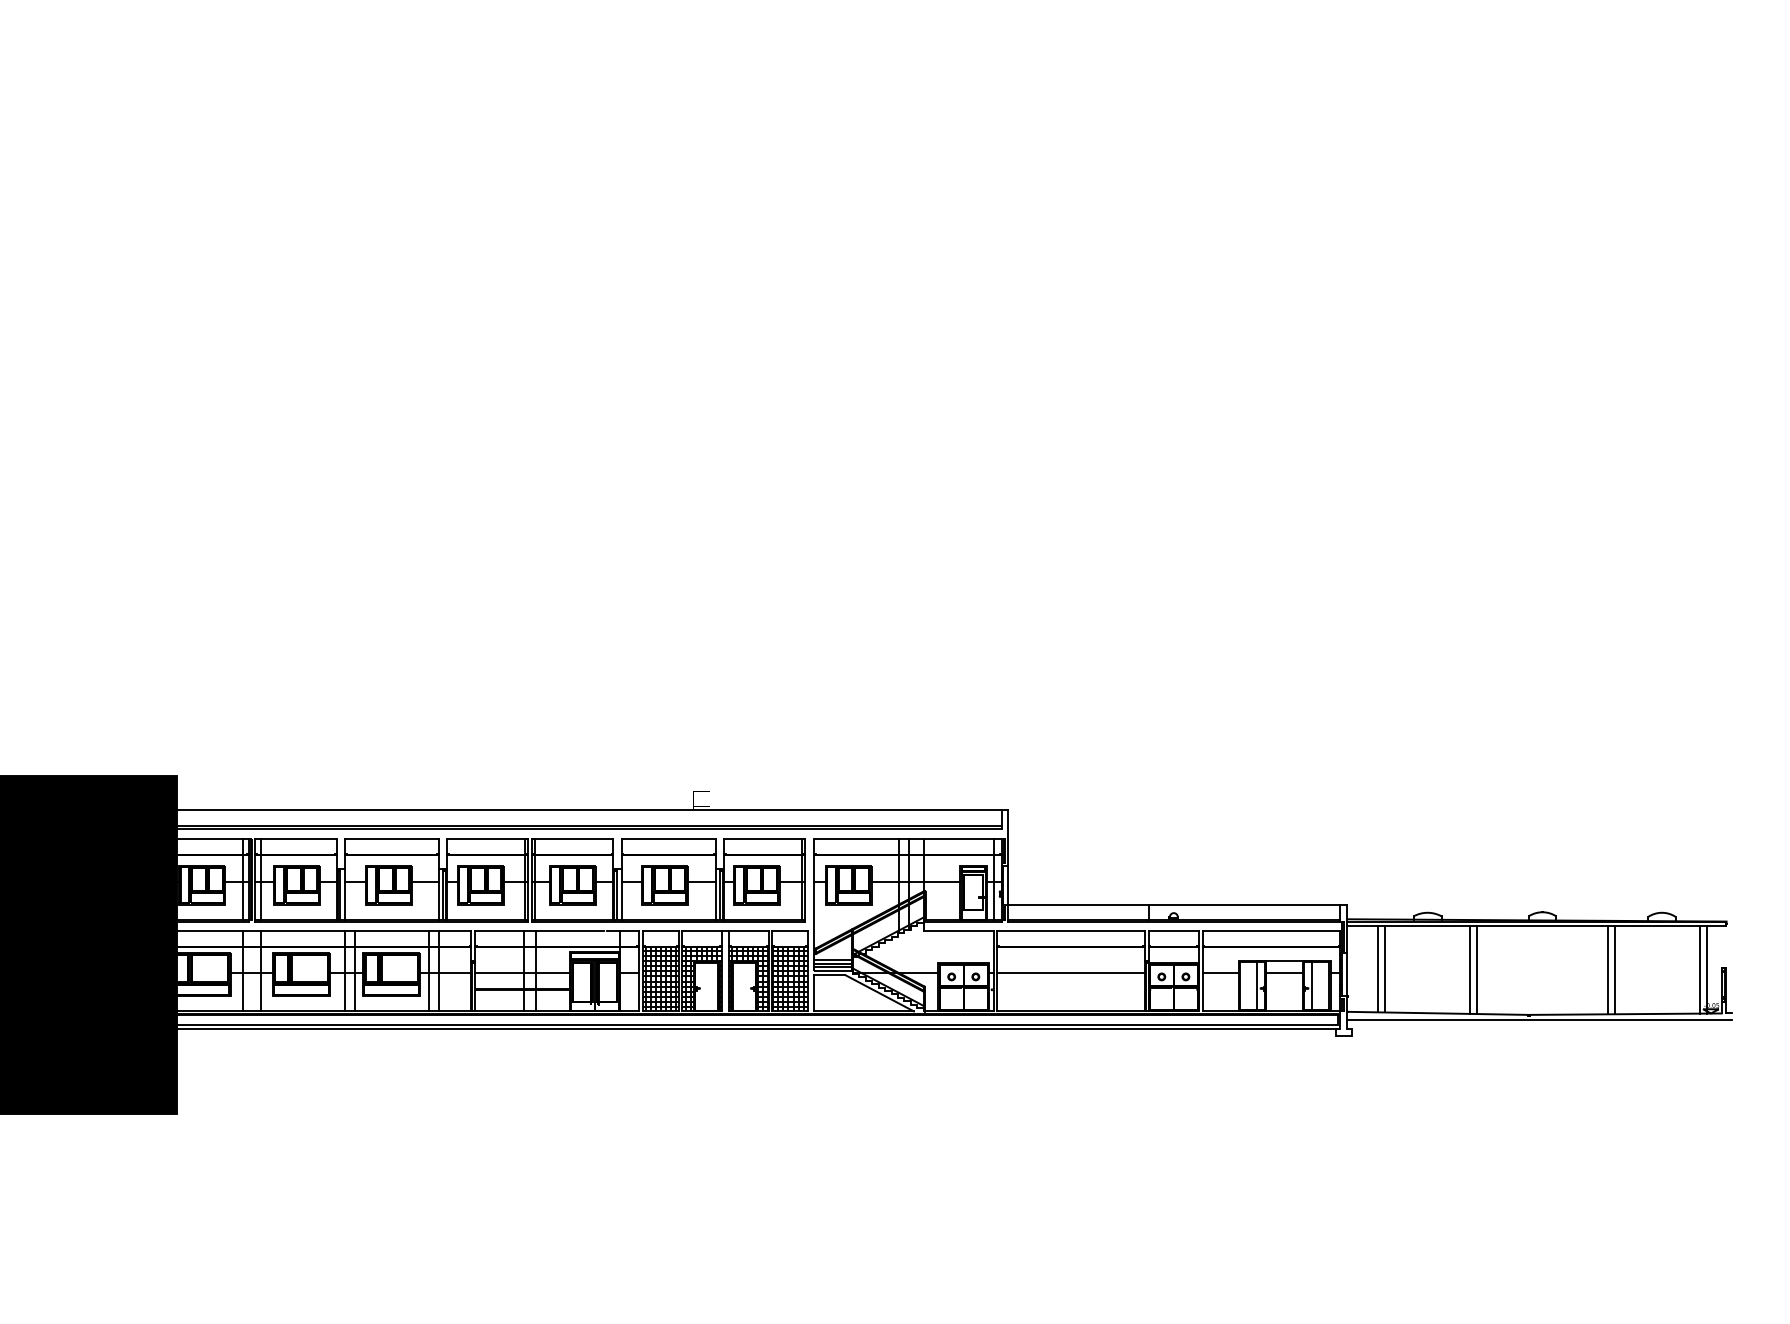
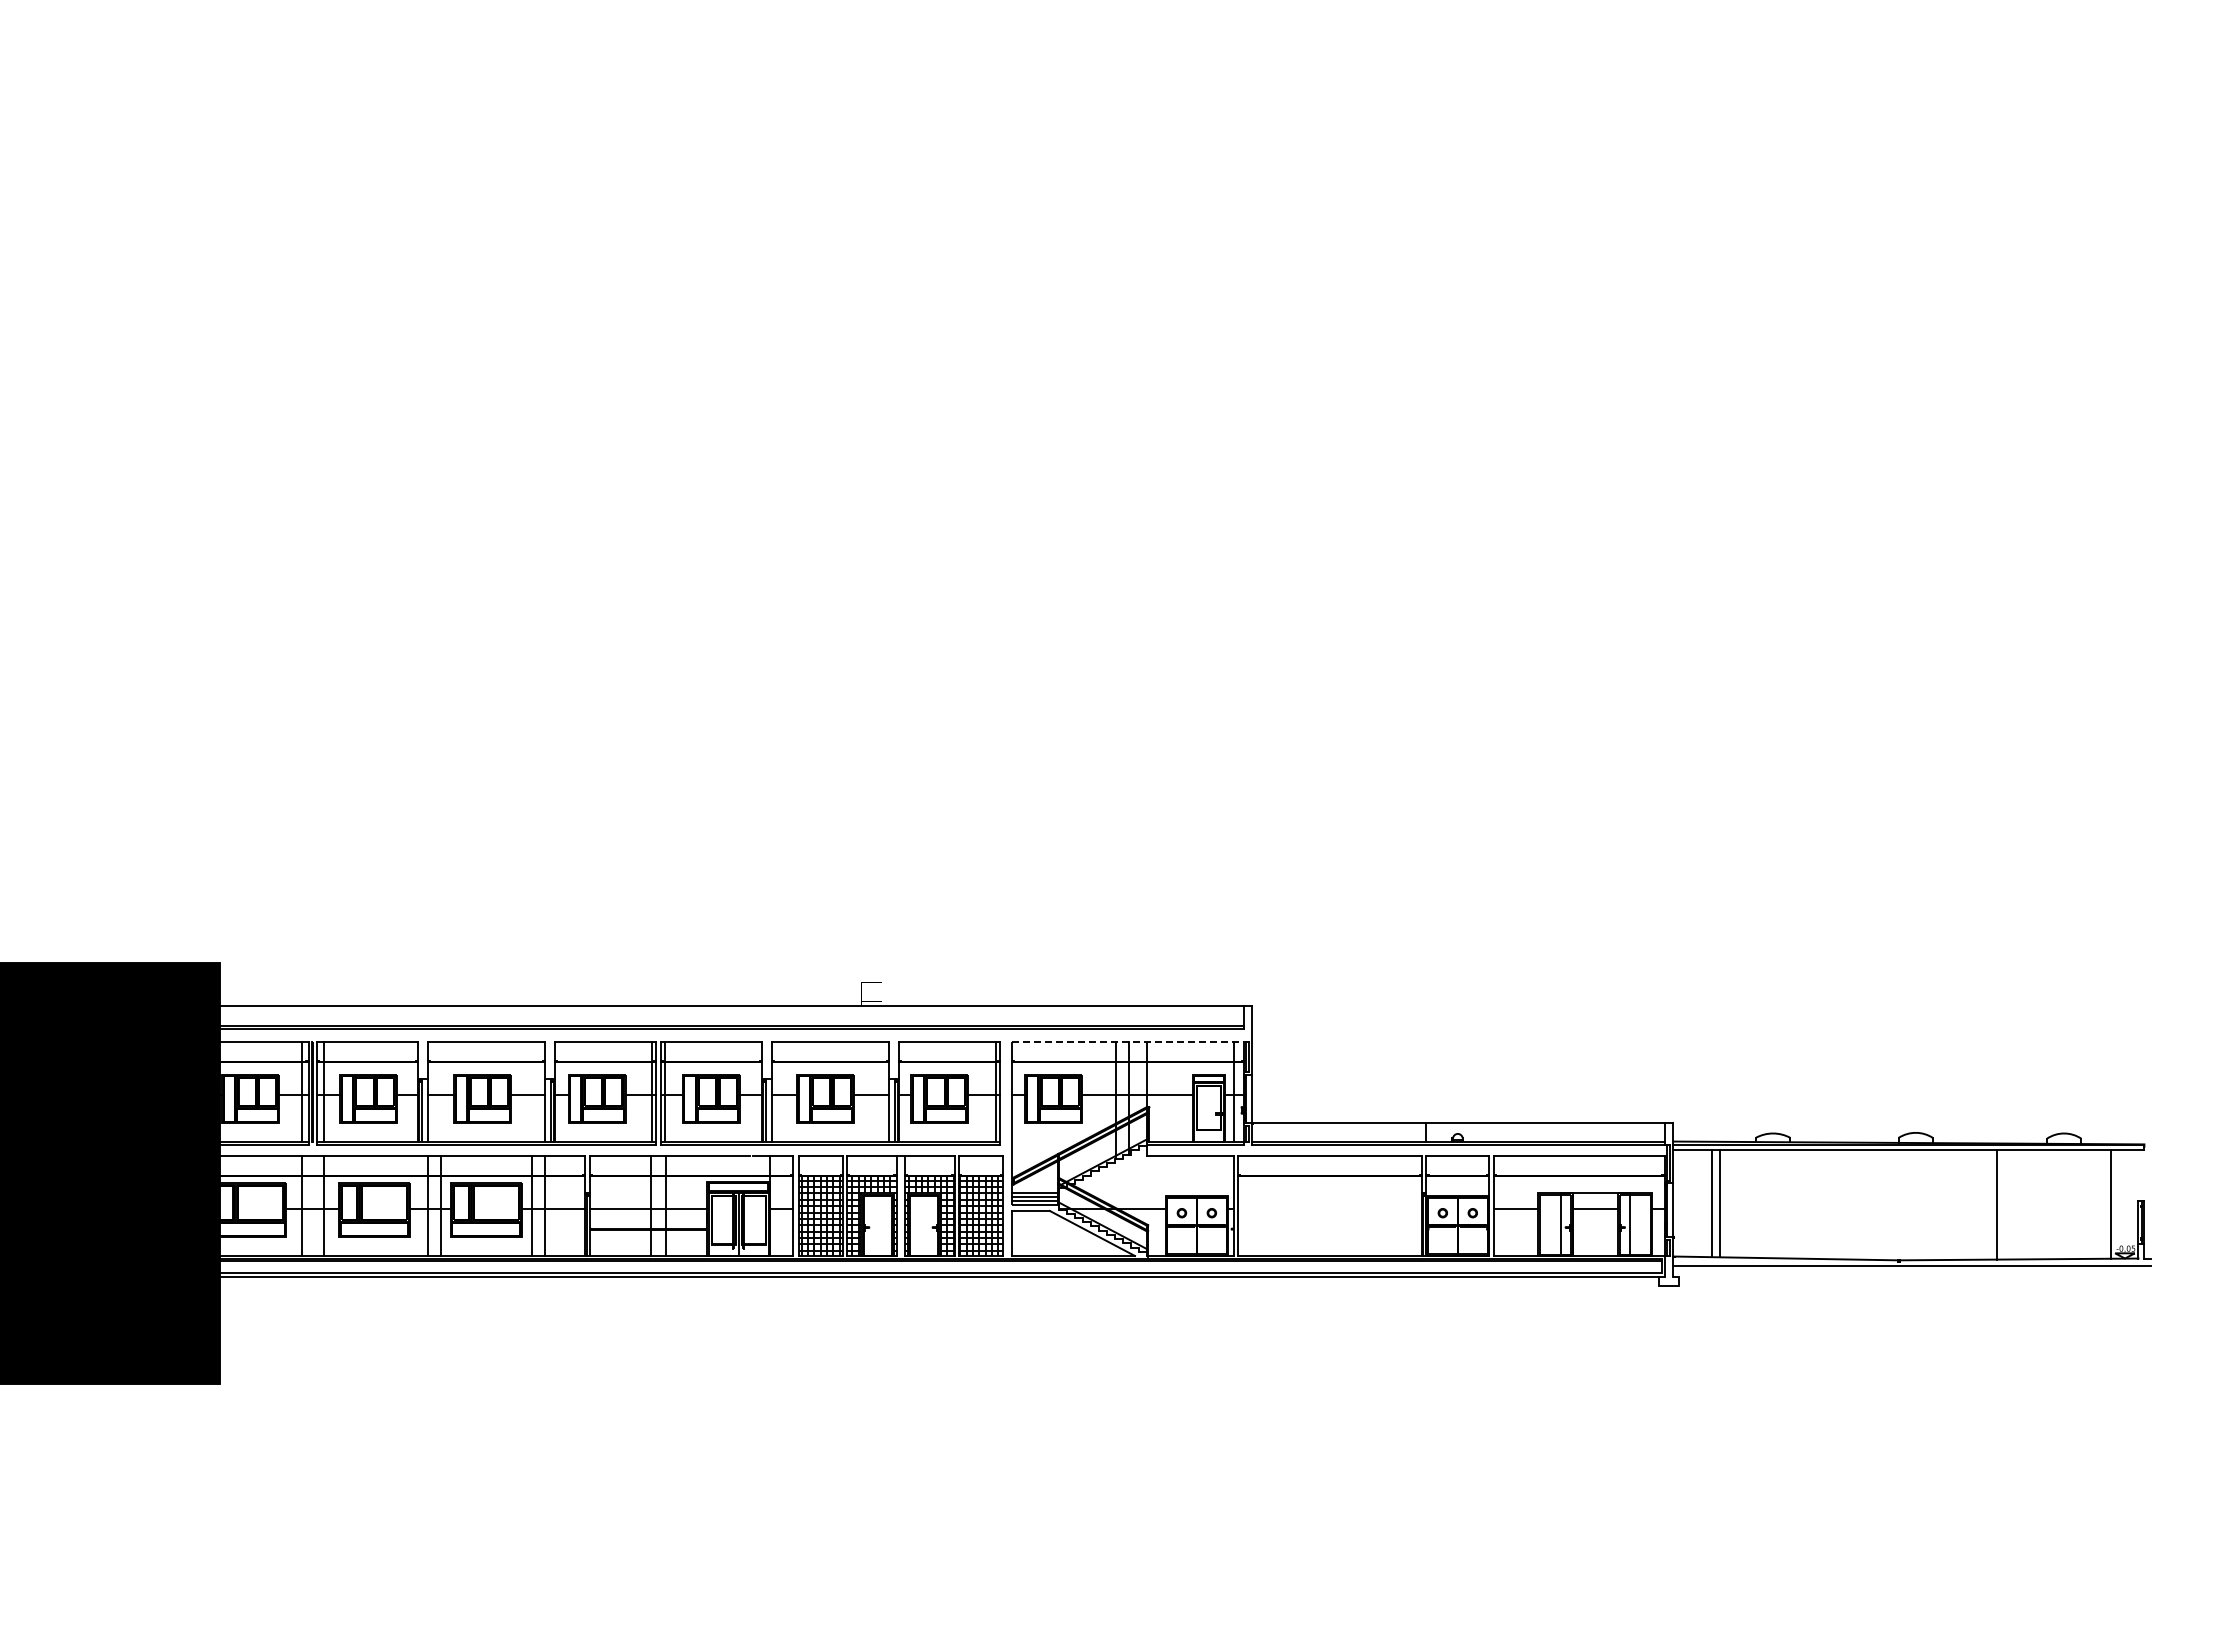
line: (908, 838) -> (1128, 1041), solid -> dashed
line: (1469, 969) -> (1825, 1204), removed
line: (1477, 969) -> (1834, 1204), removed
line: (1614, 969) -> (2005, 1204), removed
line: (1706, 969) -> (2119, 1204), removed
line: (1071, 973) -> (1330, 1208), removed

